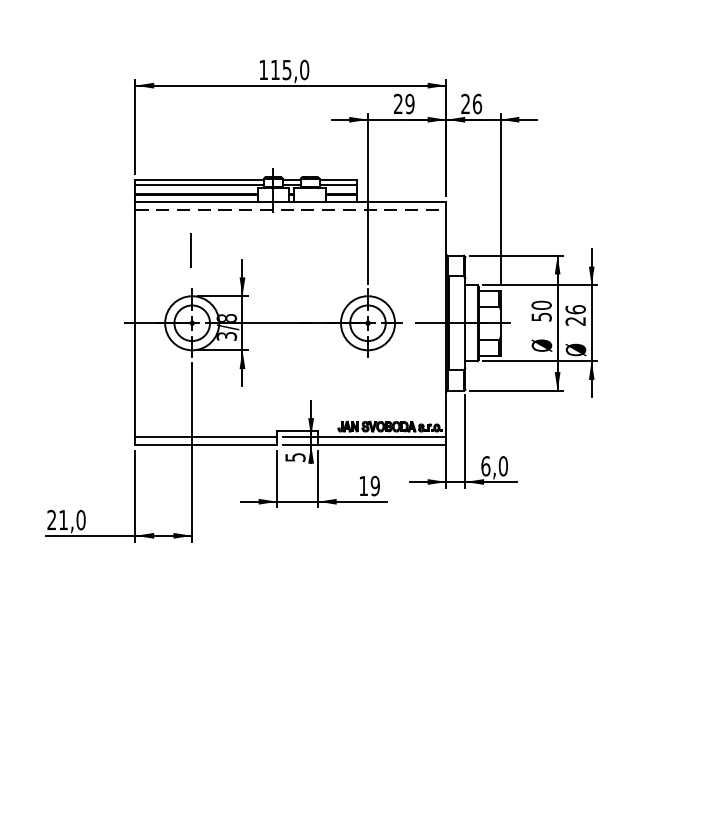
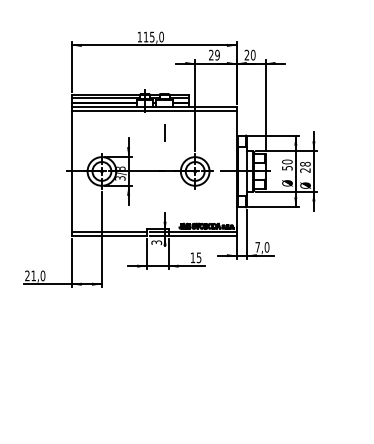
text: (477, 102) -> (253, 54), 26 -> 20
line: (291, 210) -> (154, 111), dashed -> solid
line: (191, 249) -> (164, 132), moved
text: (575, 308) -> (305, 163), 26 -> 28
text: (295, 457) -> (156, 242), 5 -> 3
text: (485, 466) -> (257, 247), 6,0 -> 7,0
text: (374, 485) -> (198, 257), 19 -> 15

